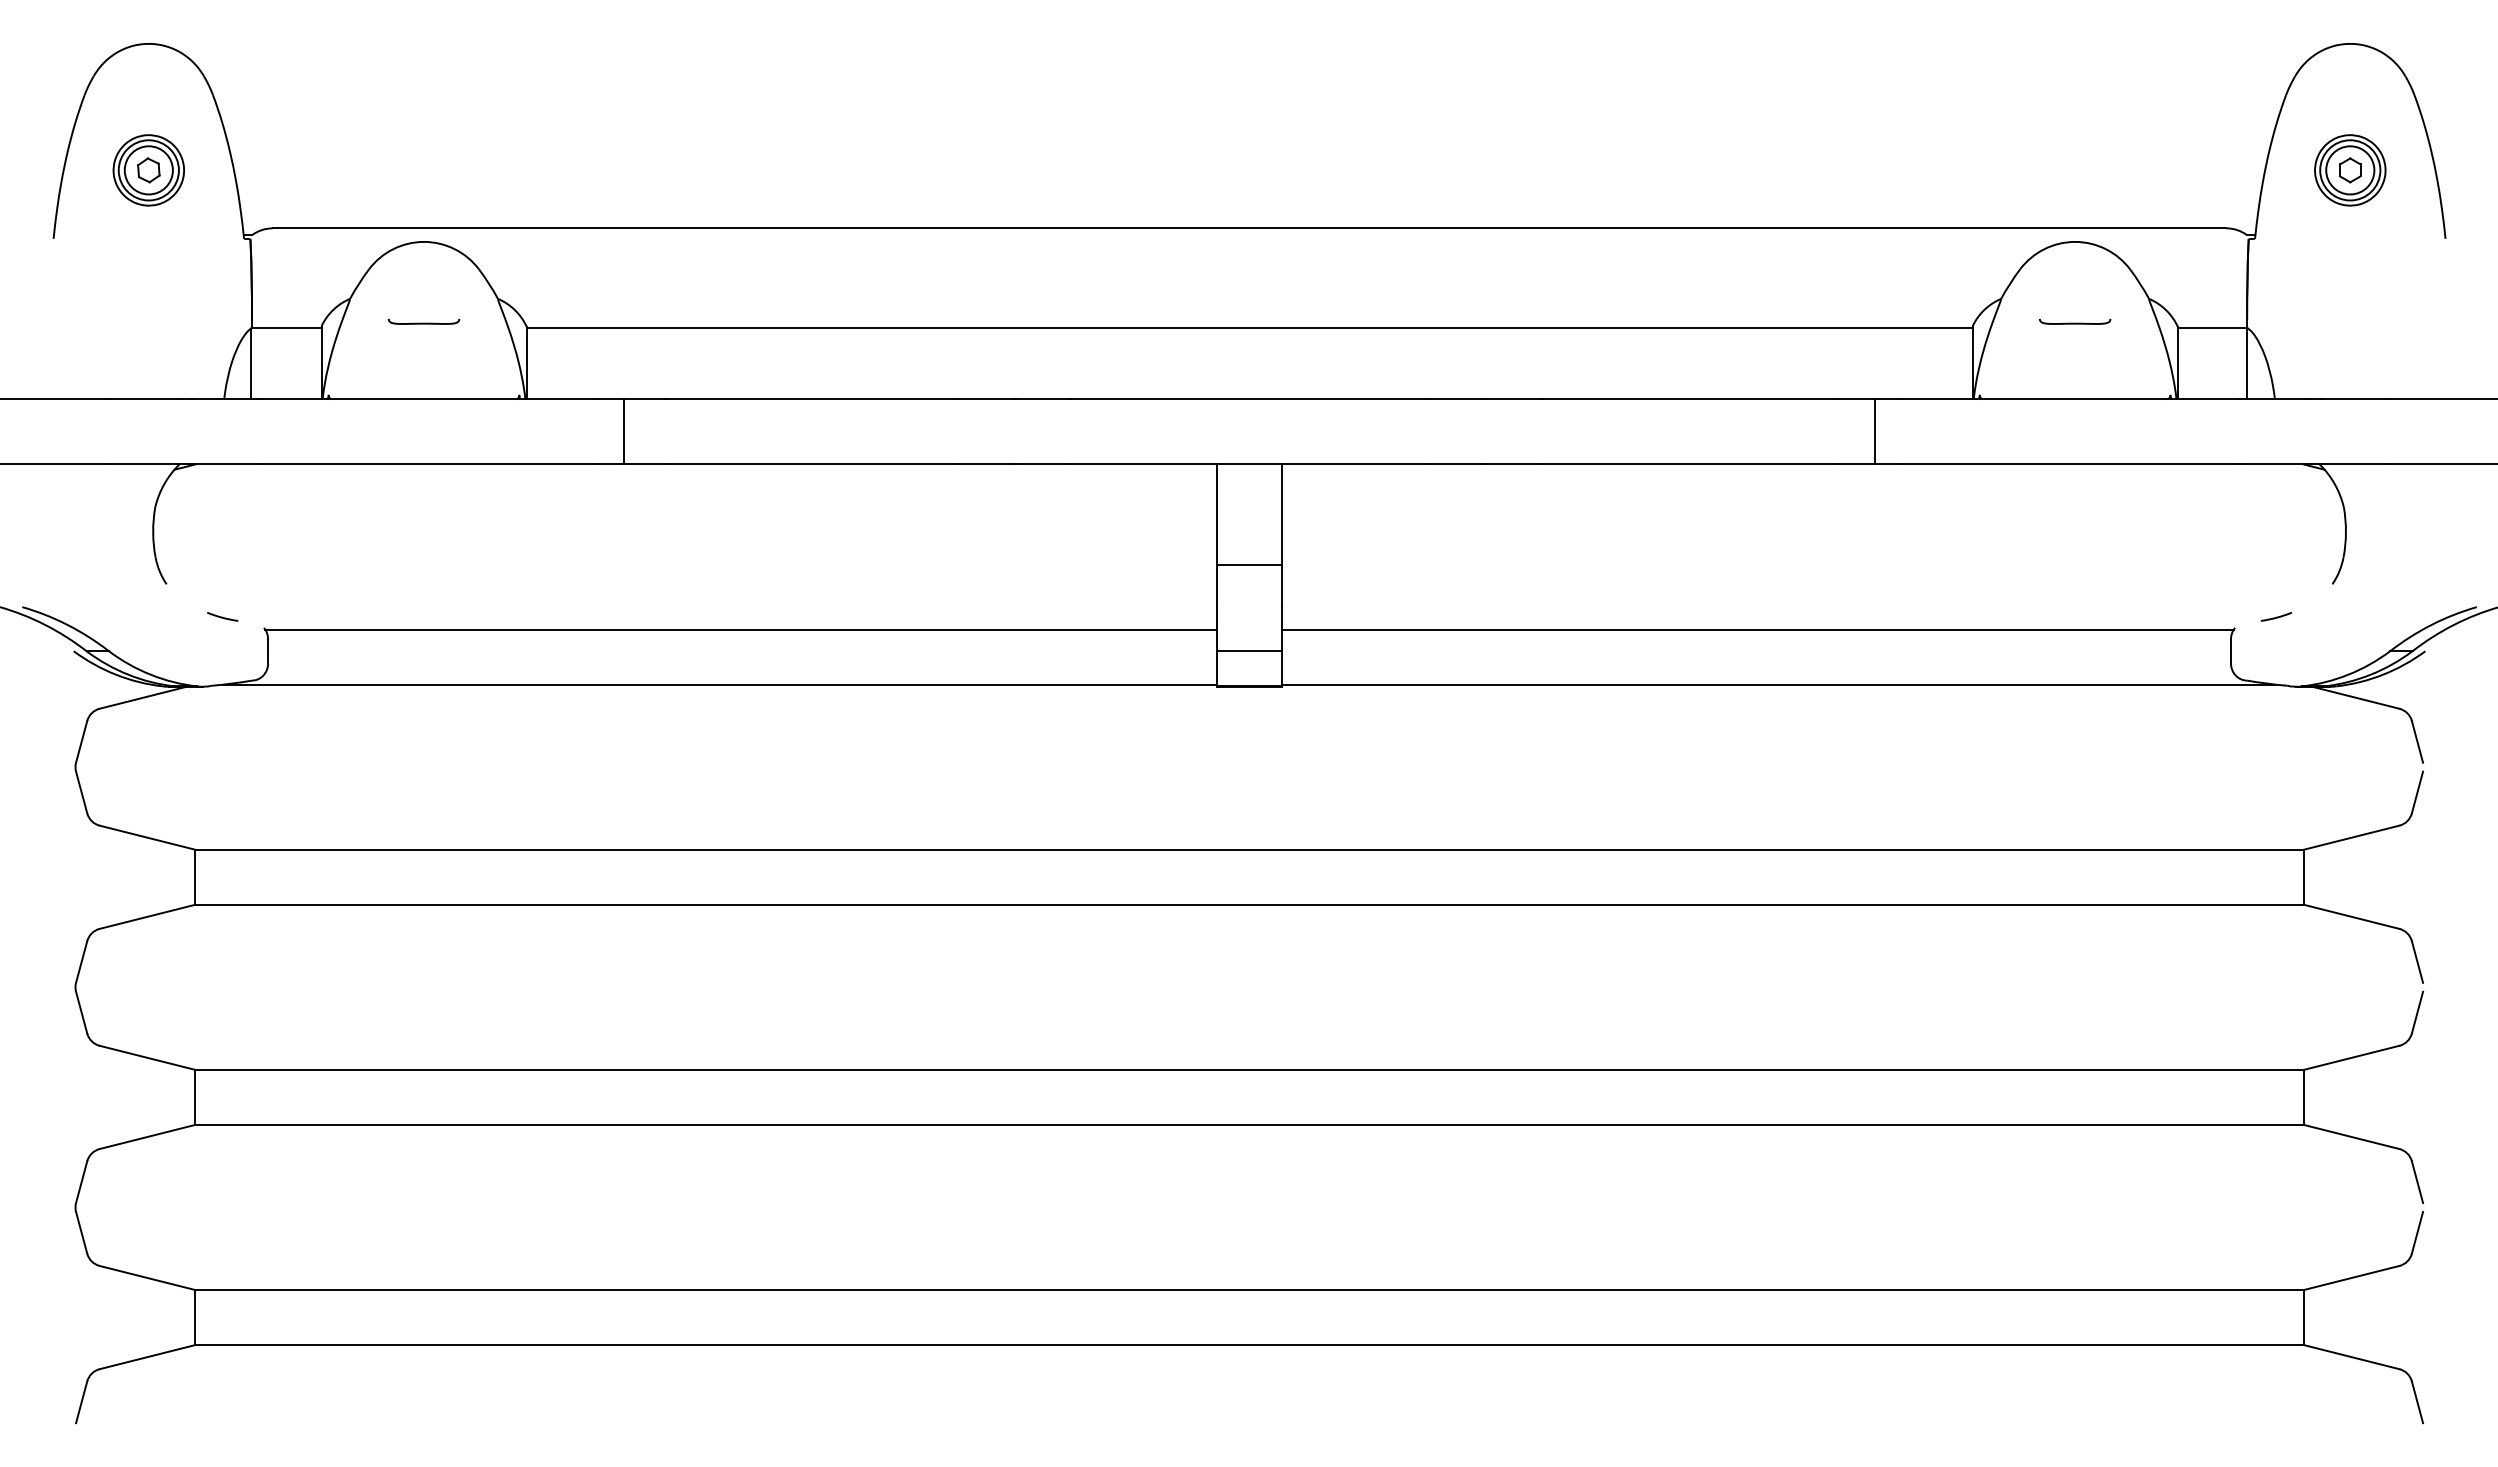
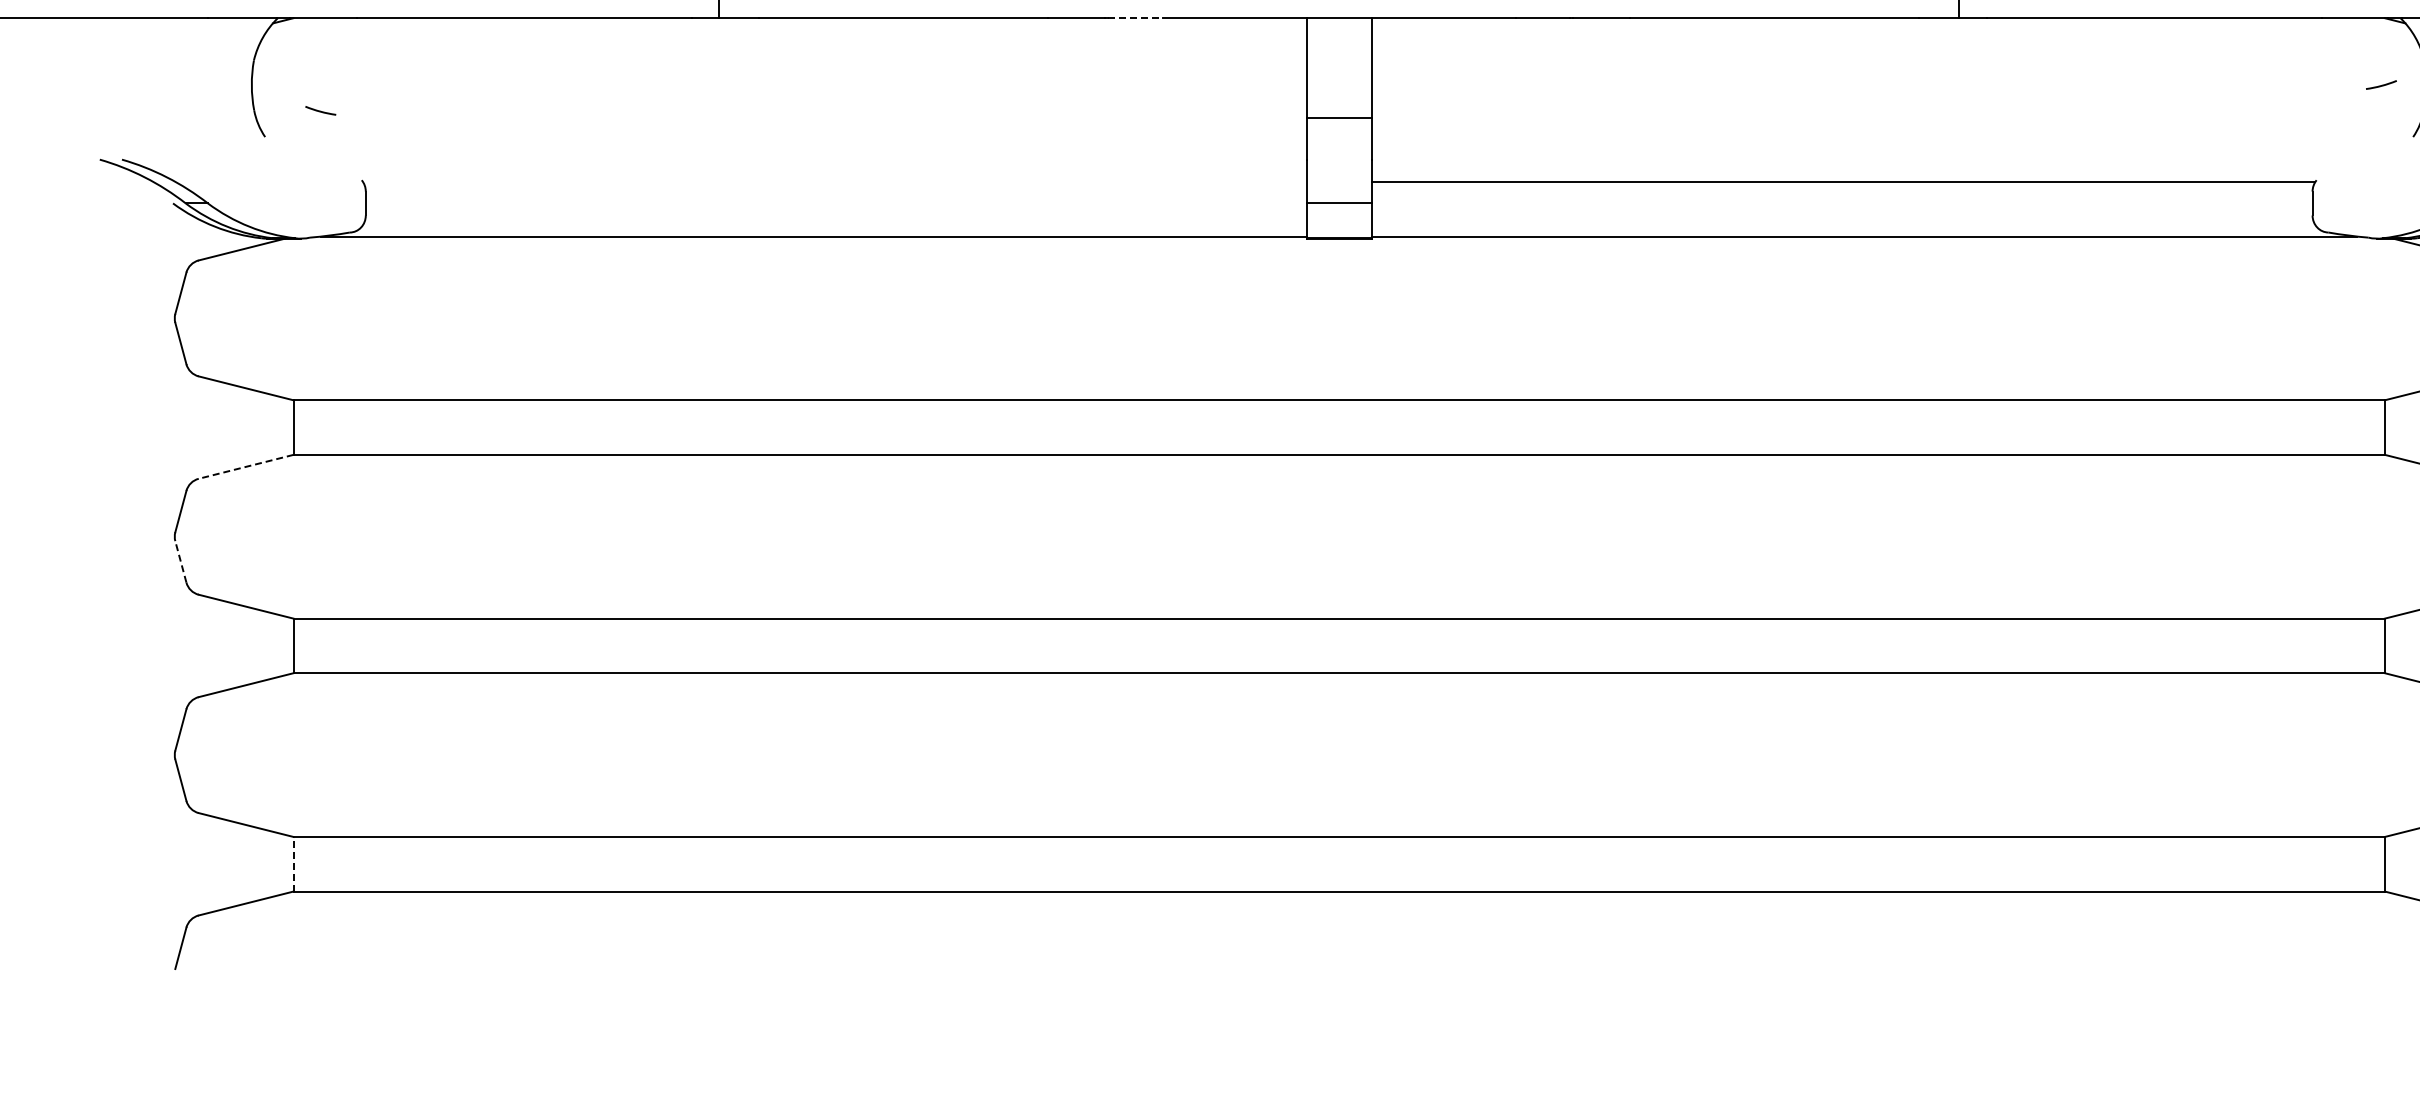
line: (1044, 464) -> (1135, 18), solid -> dashed
line: (222, 616) -> (320, 110), moved
line: (2276, 616) -> (2381, 84), moved
line: (740, 629) -> (834, 181), removed
line: (147, 916) -> (246, 466), solid -> dashed
line: (81, 1012) -> (180, 561), solid -> dashed
line: (195, 1317) -> (293, 864), solid -> dashed

